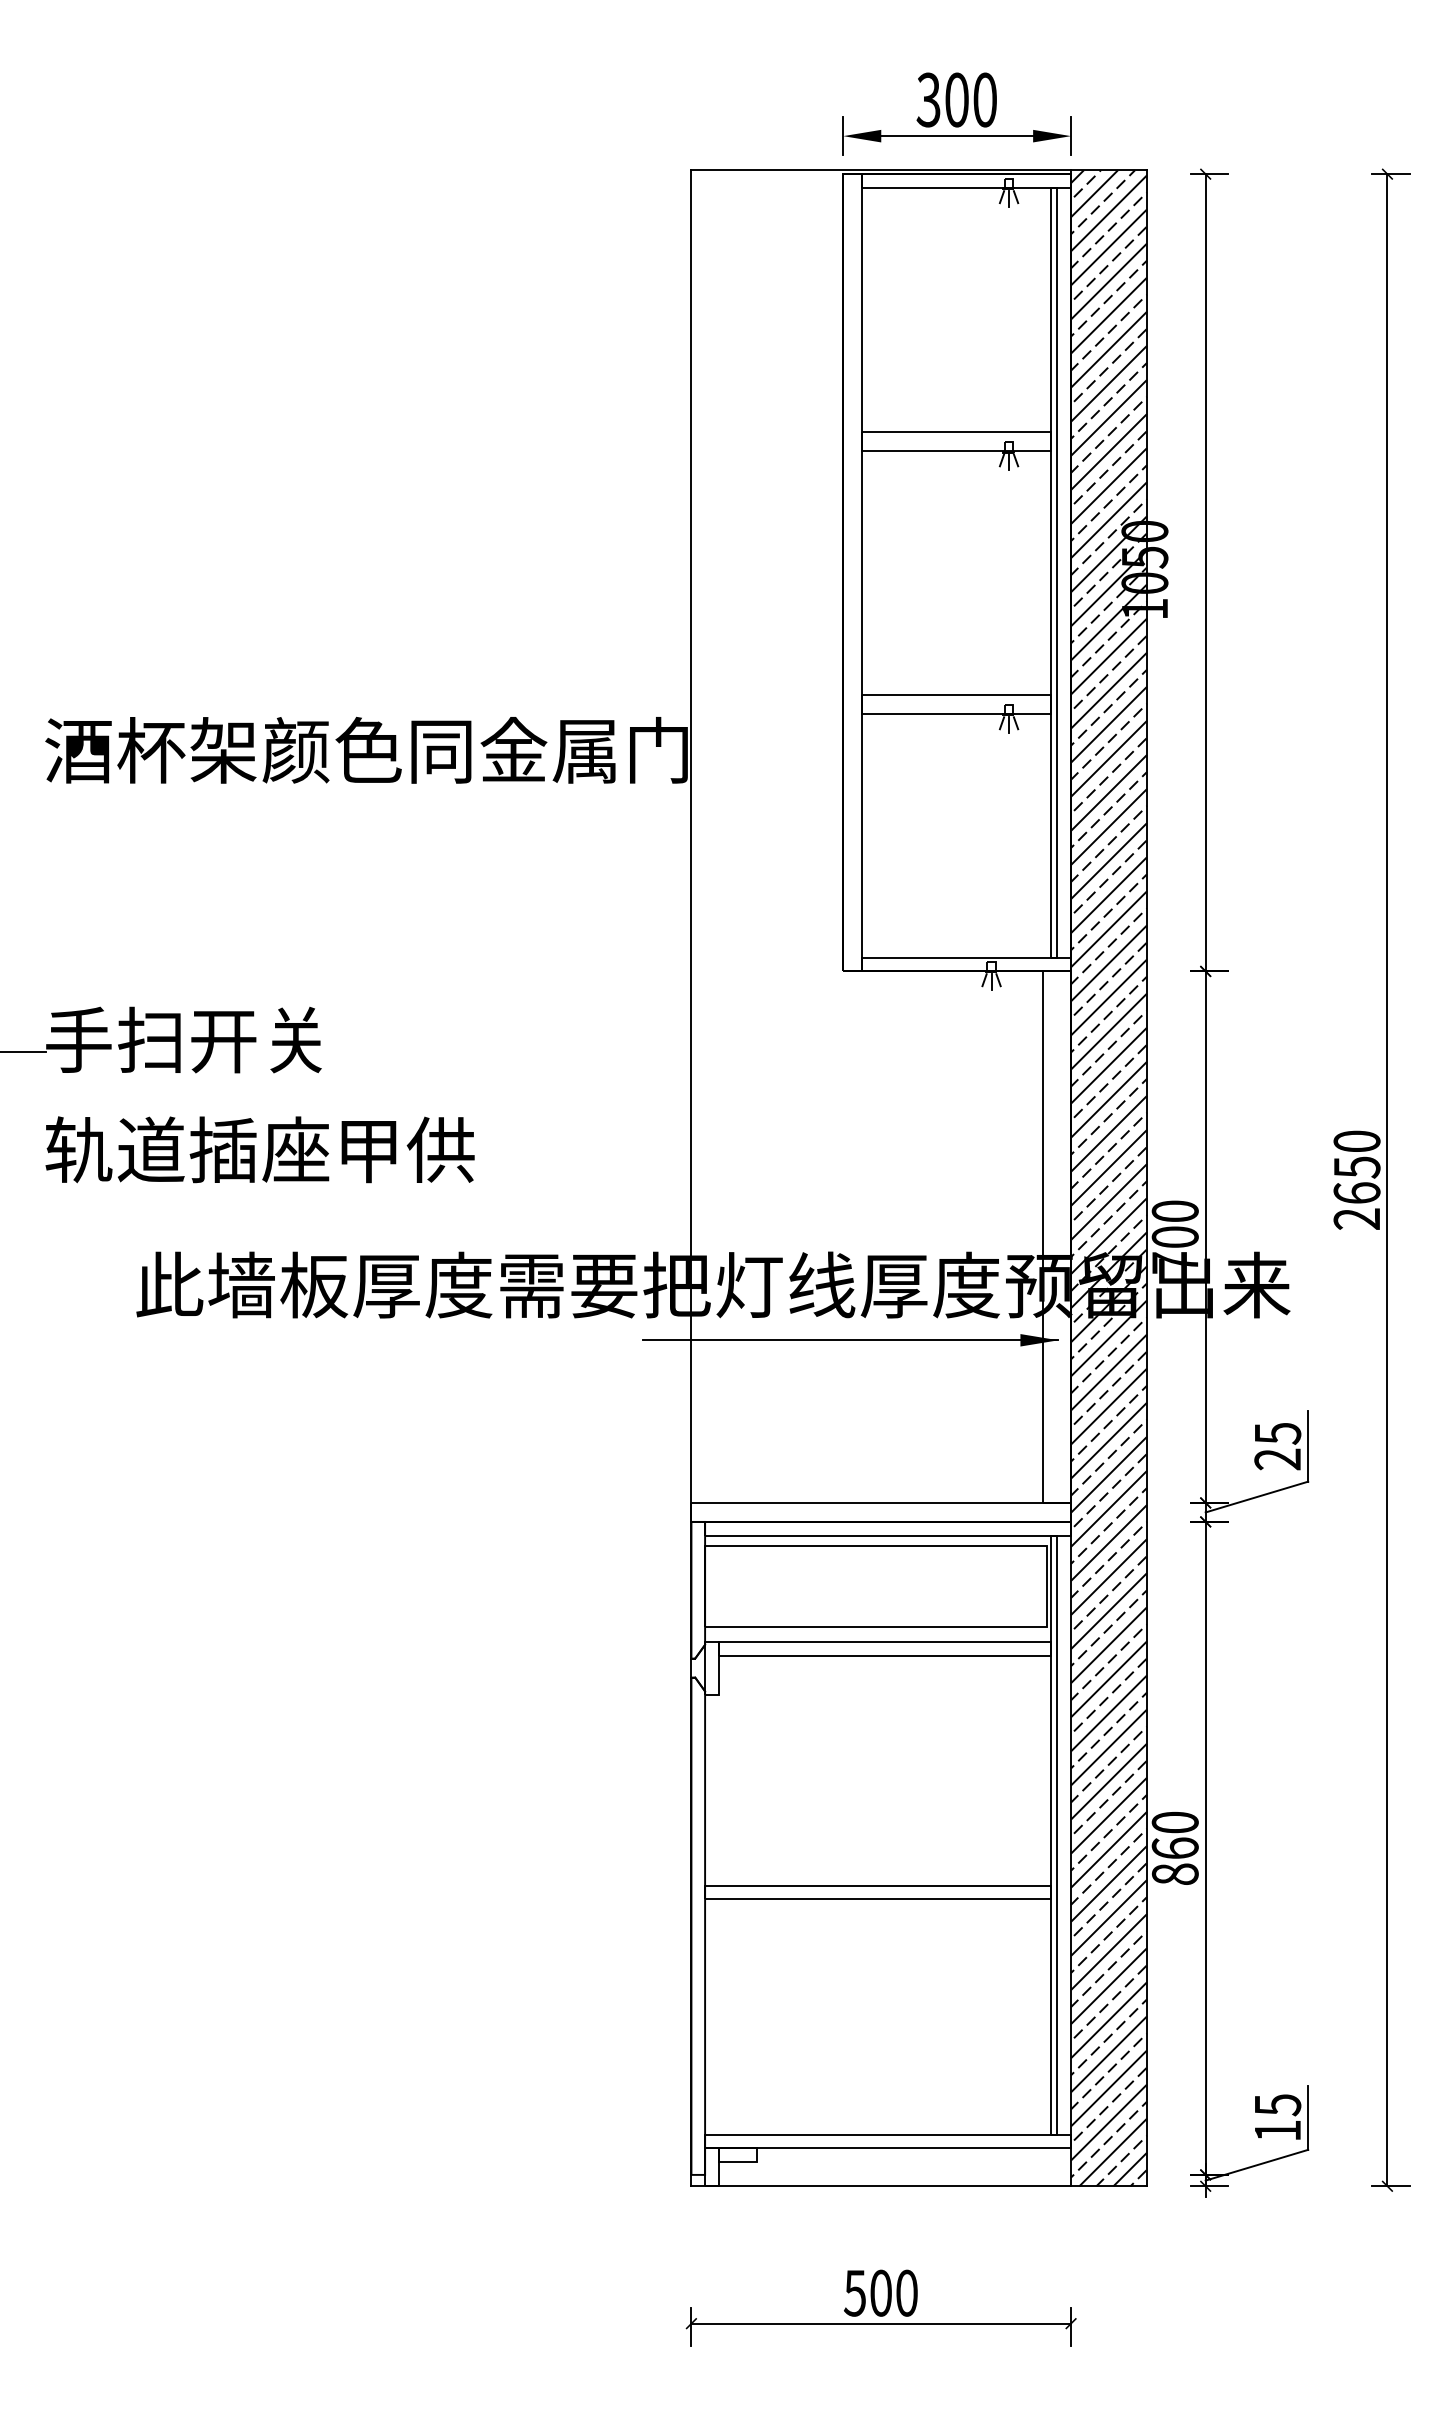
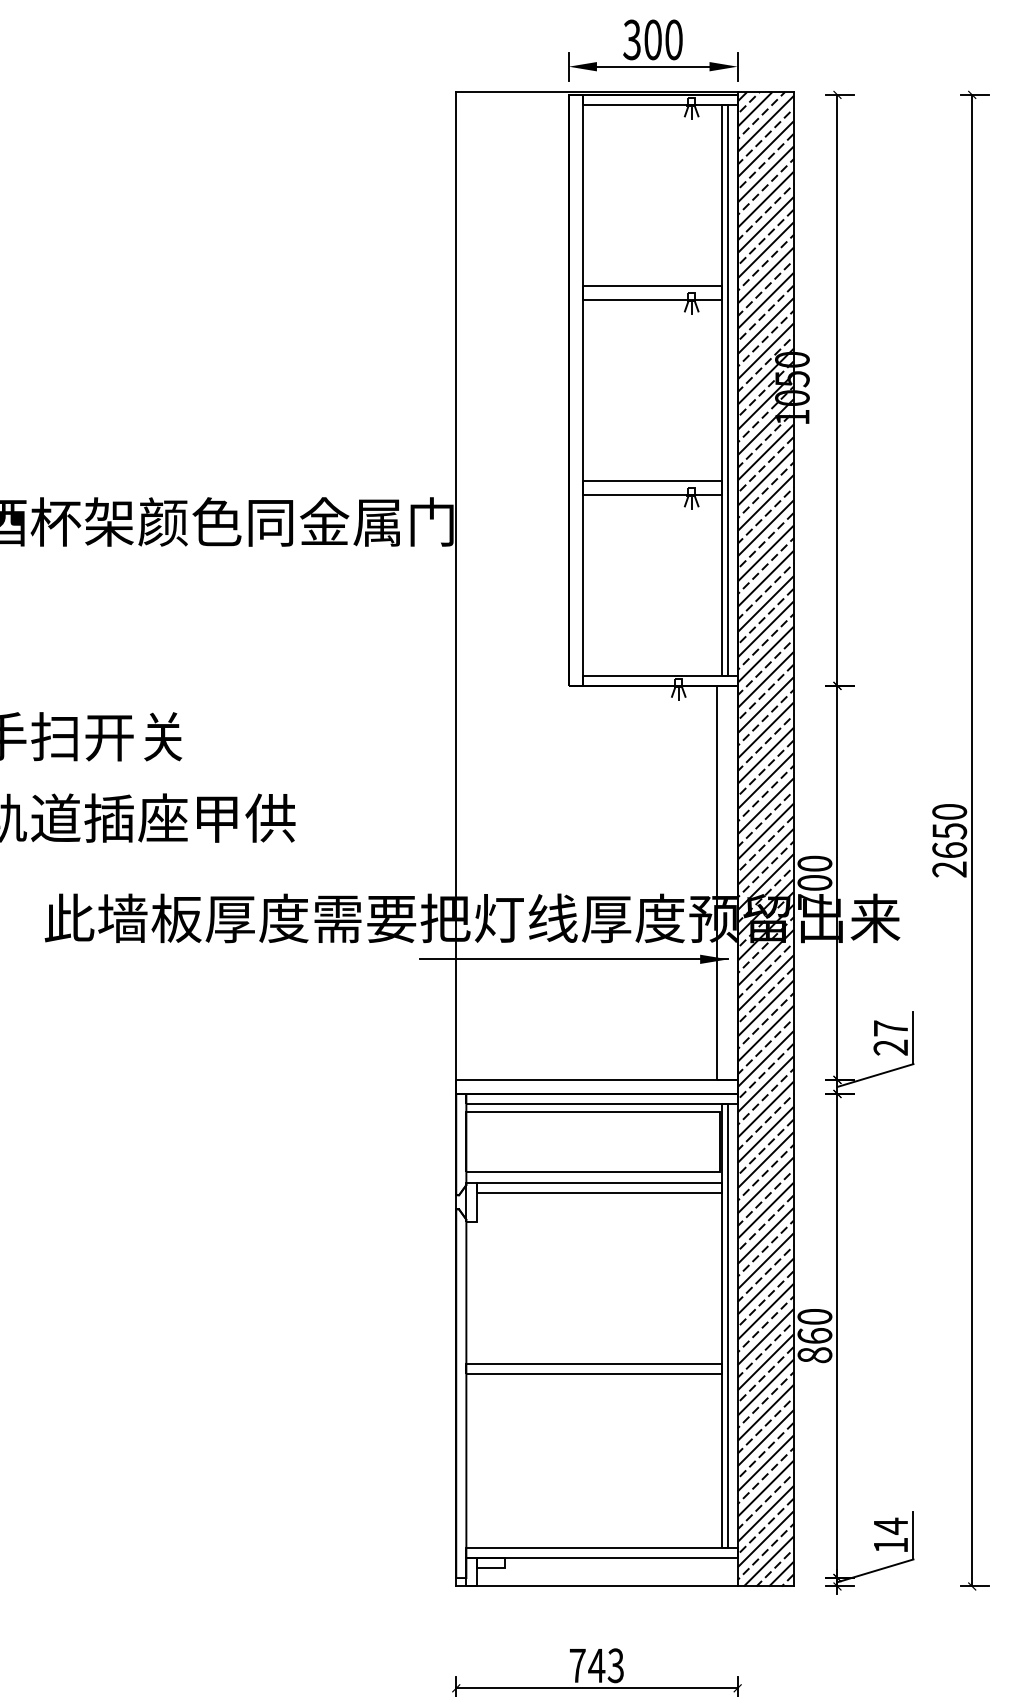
text: (1278, 1433) -> (891, 1028), 25 -> 27
text: (1278, 2104) -> (891, 1525), 15 -> 14
text: (880, 2292) -> (596, 1665), 500 -> 743

